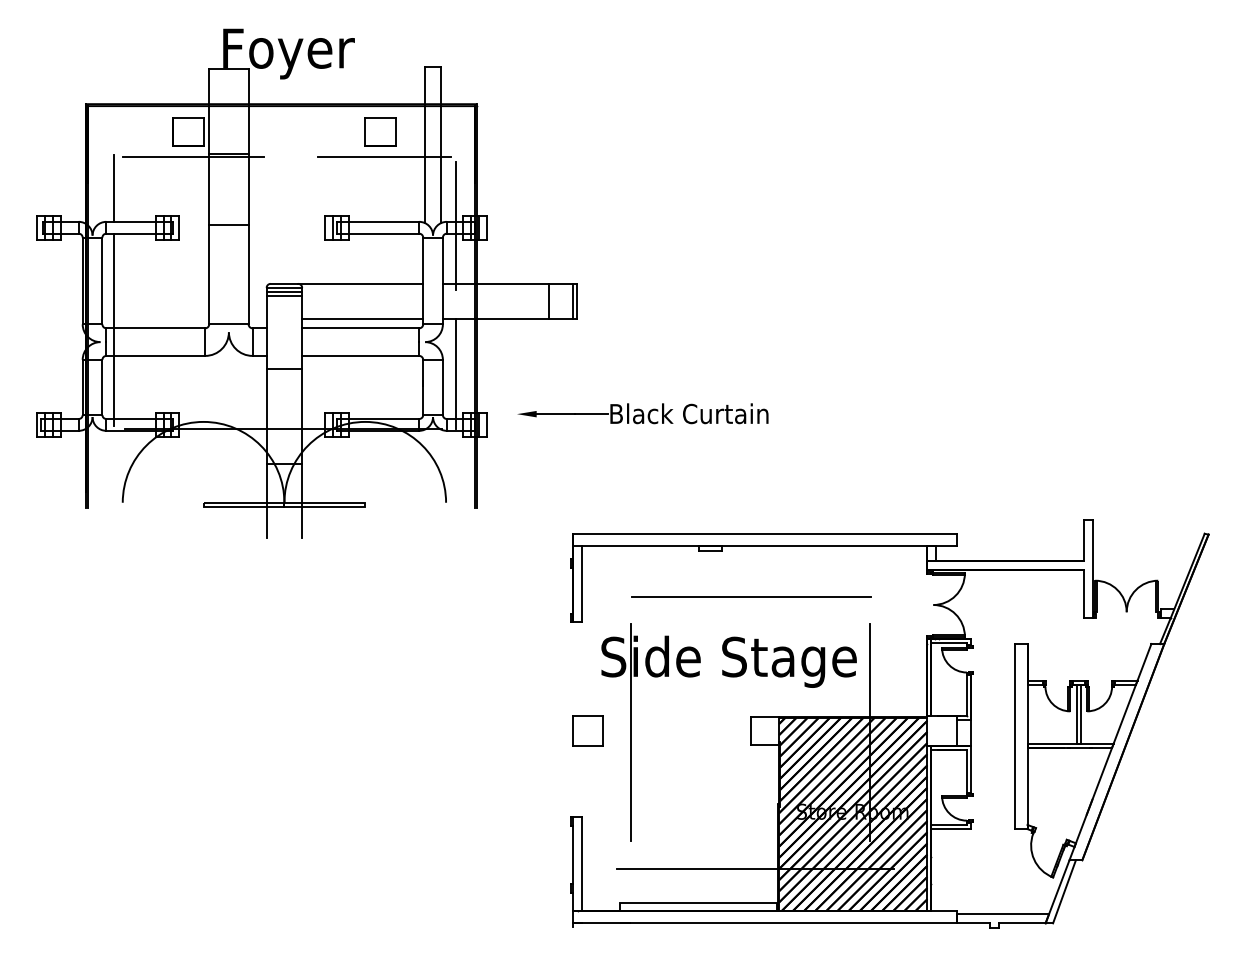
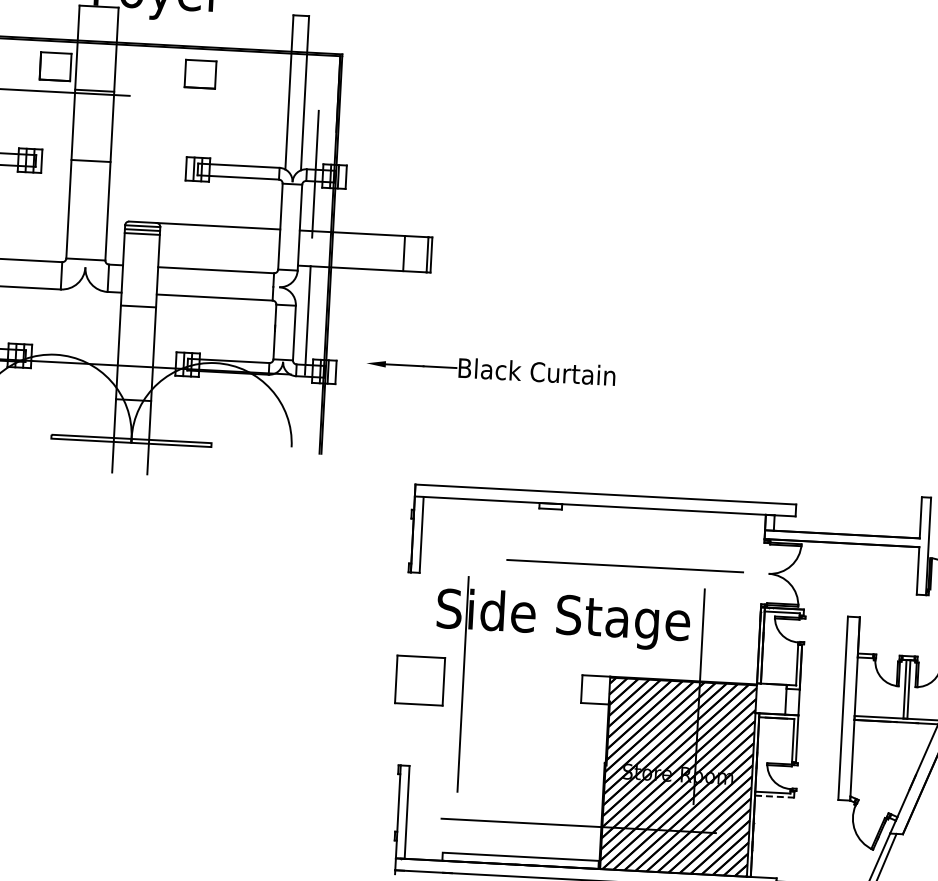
part: (380, 131) -> (200, 74), moved
line: (384, 157) -> (248, 102), removed
line: (362, 319) -> (218, 261), removed
line: (751, 596) -> (625, 565), moved
part: (587, 730) -> (419, 680), size x1.6
line: (951, 829) -> (774, 797), solid -> dashed

